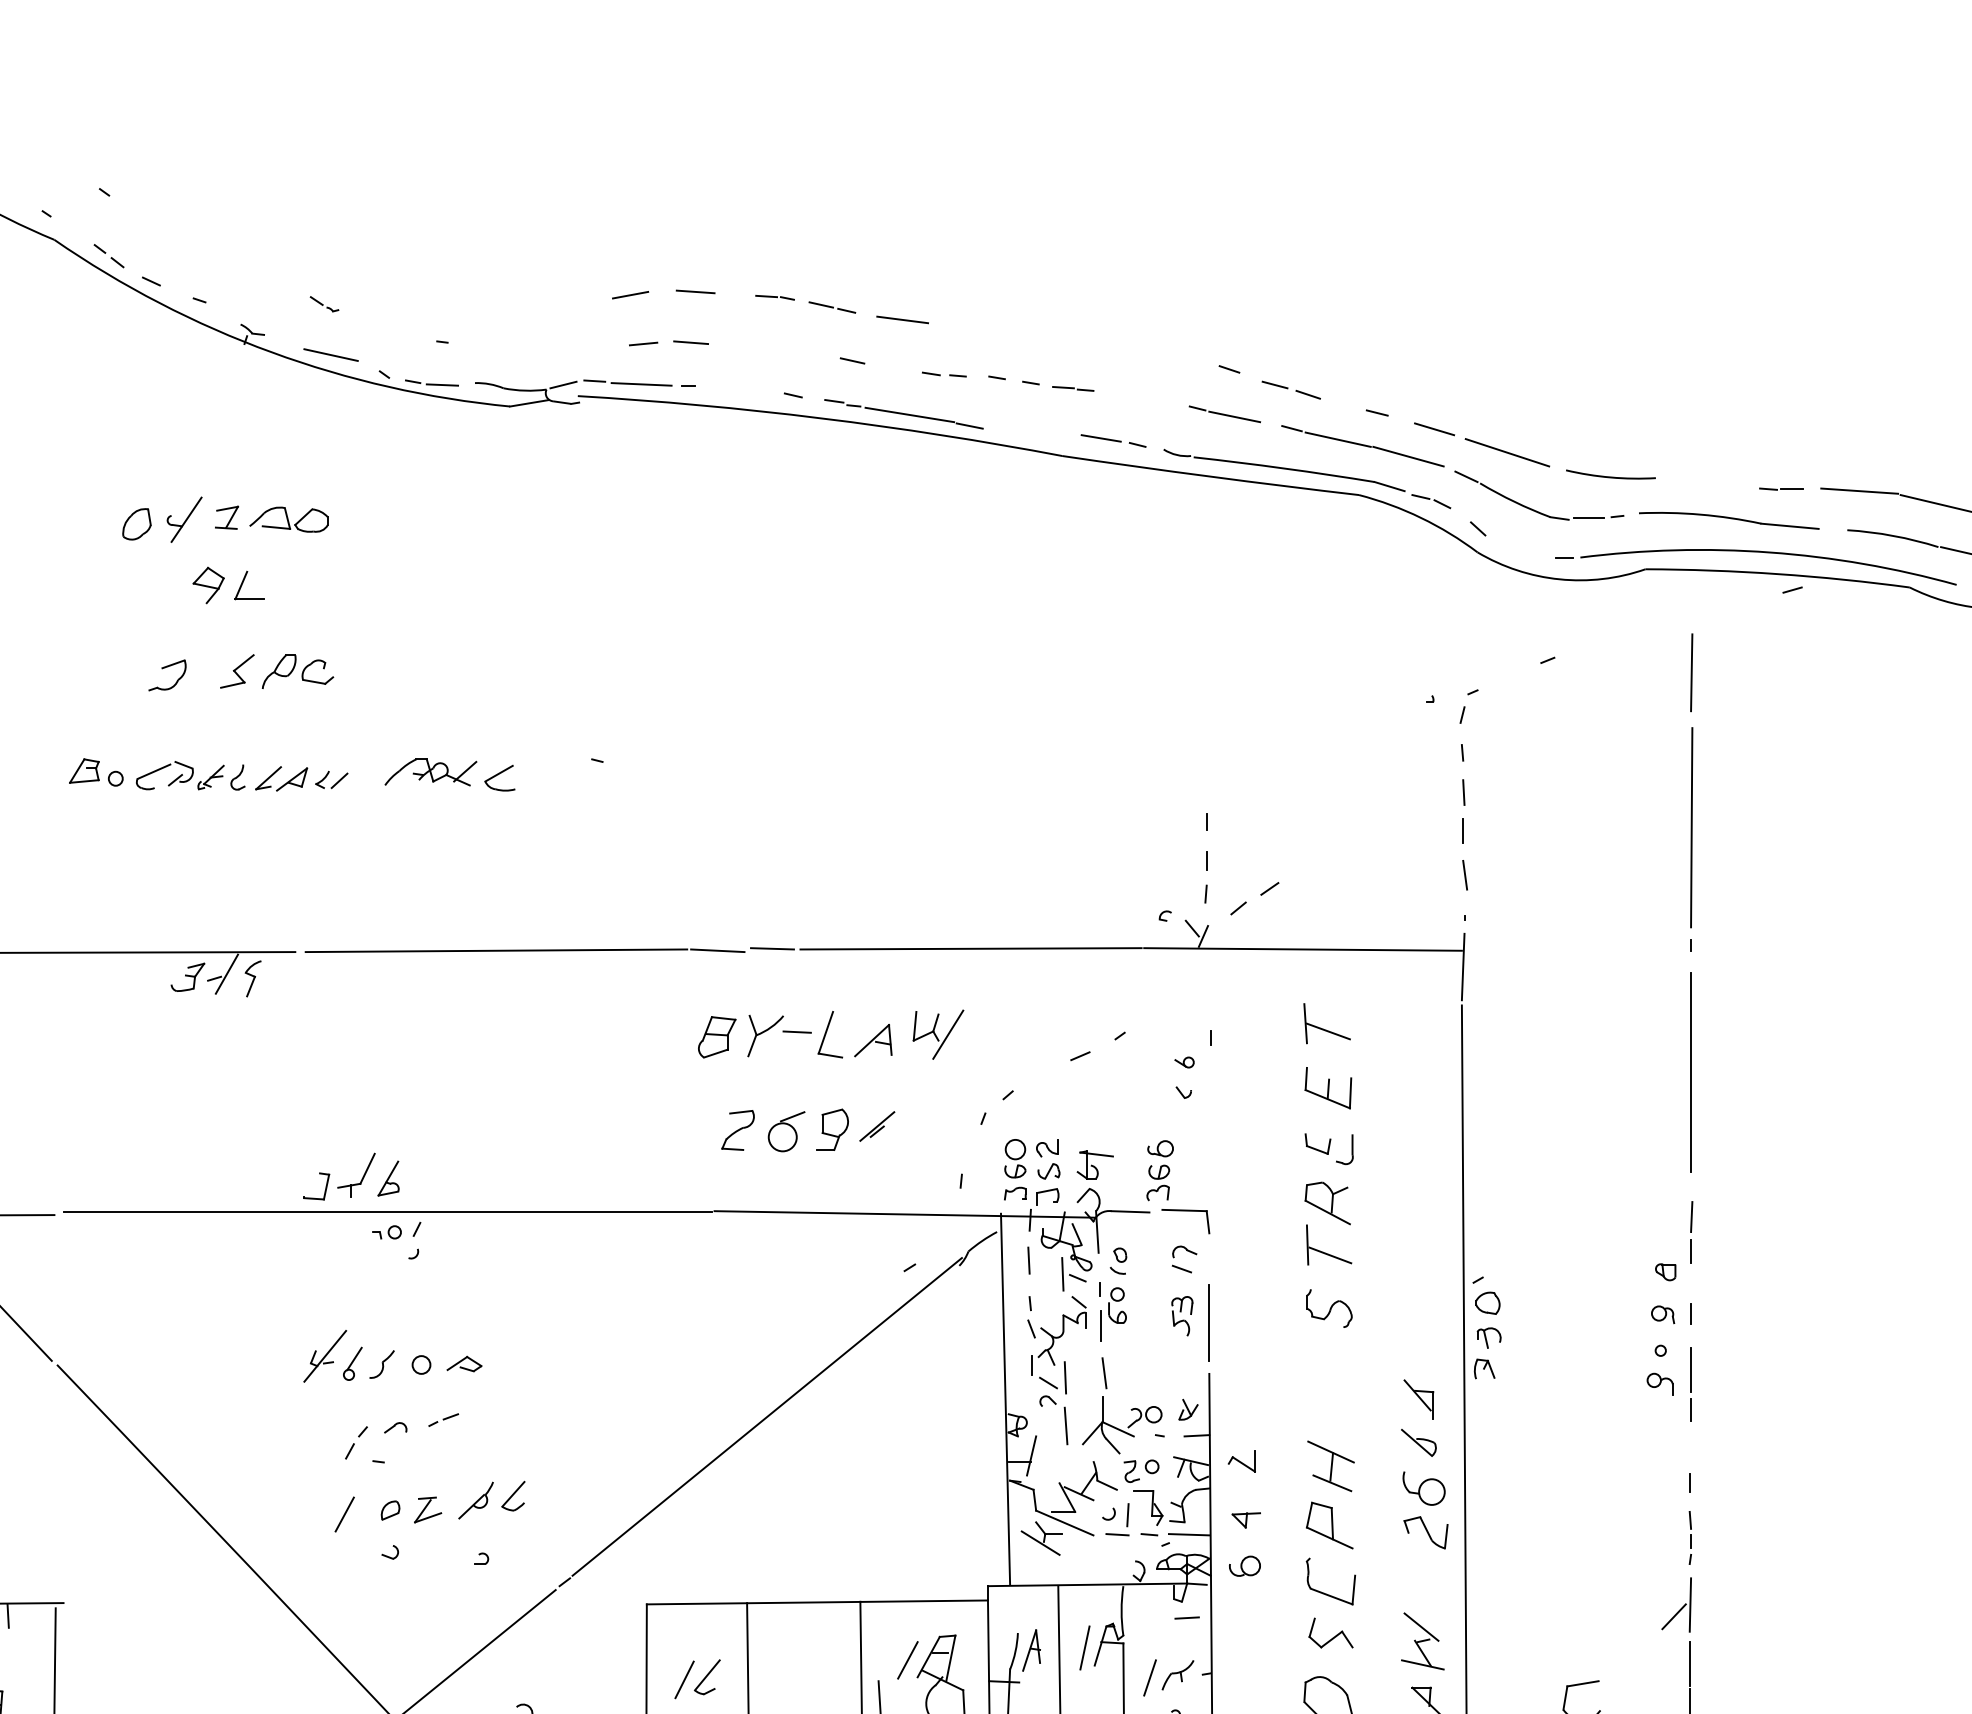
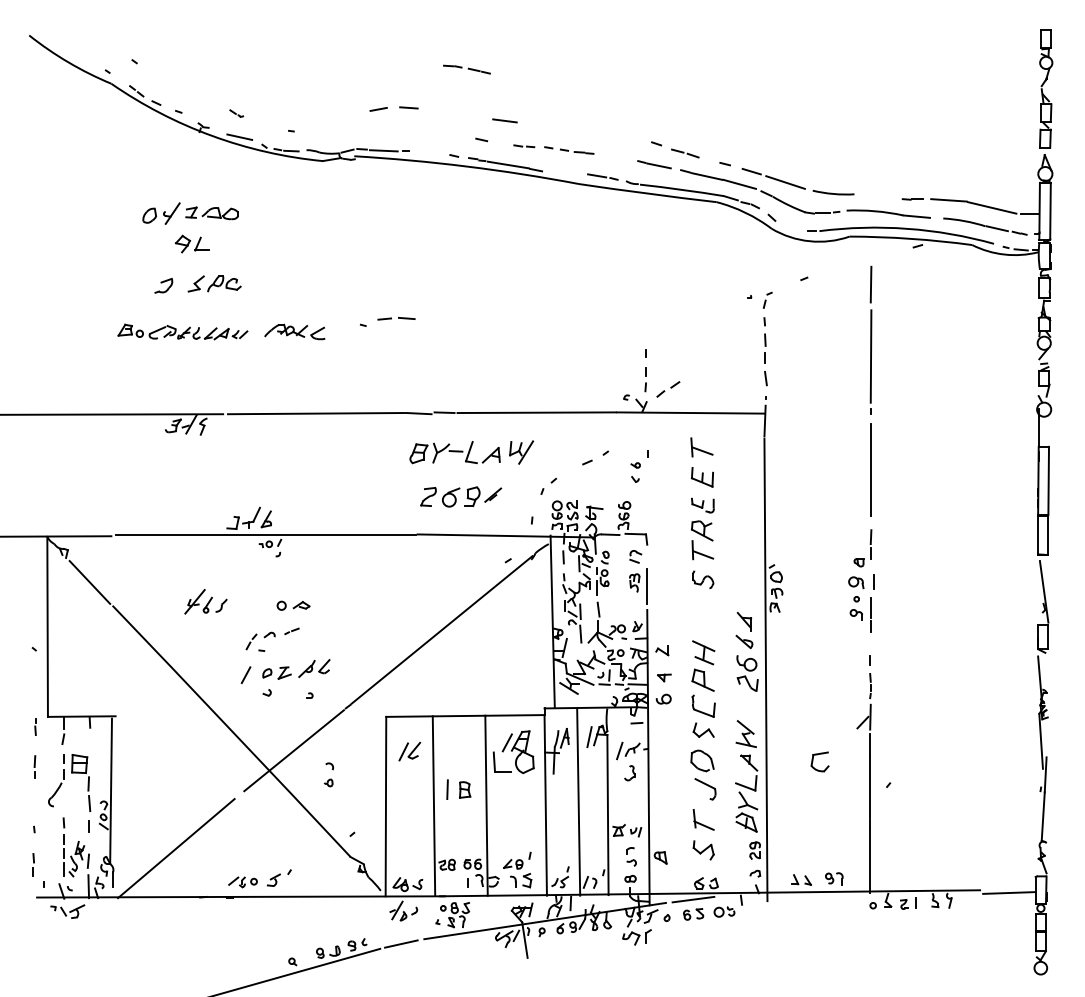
part: (804, 303) -> (466, 69), moved
part: (668, 342) -> (396, 318), moved
part: (1671, 1312) -> (861, 581), size x1.4
part: (347, 1355) -> (205, 601), moved

